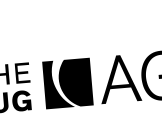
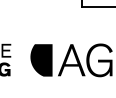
fill: (57, 84) -> (29, 60), removed

